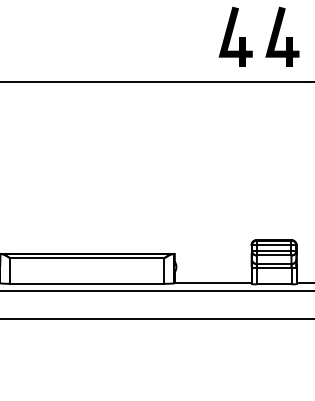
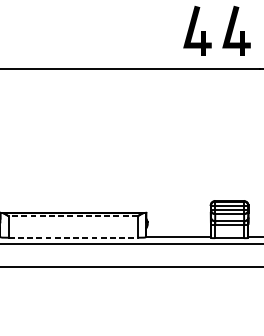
line: (86, 258) -> (72, 216), solid -> dashed
line: (87, 283) -> (73, 237), solid -> dashed

